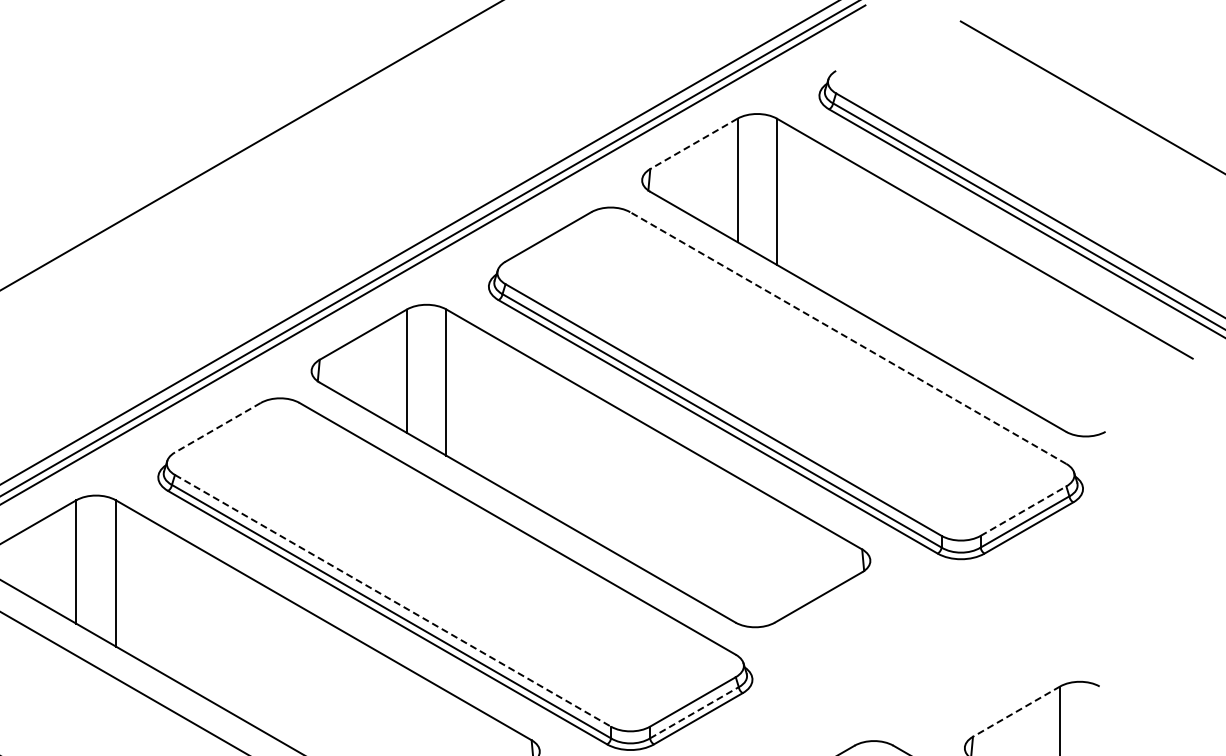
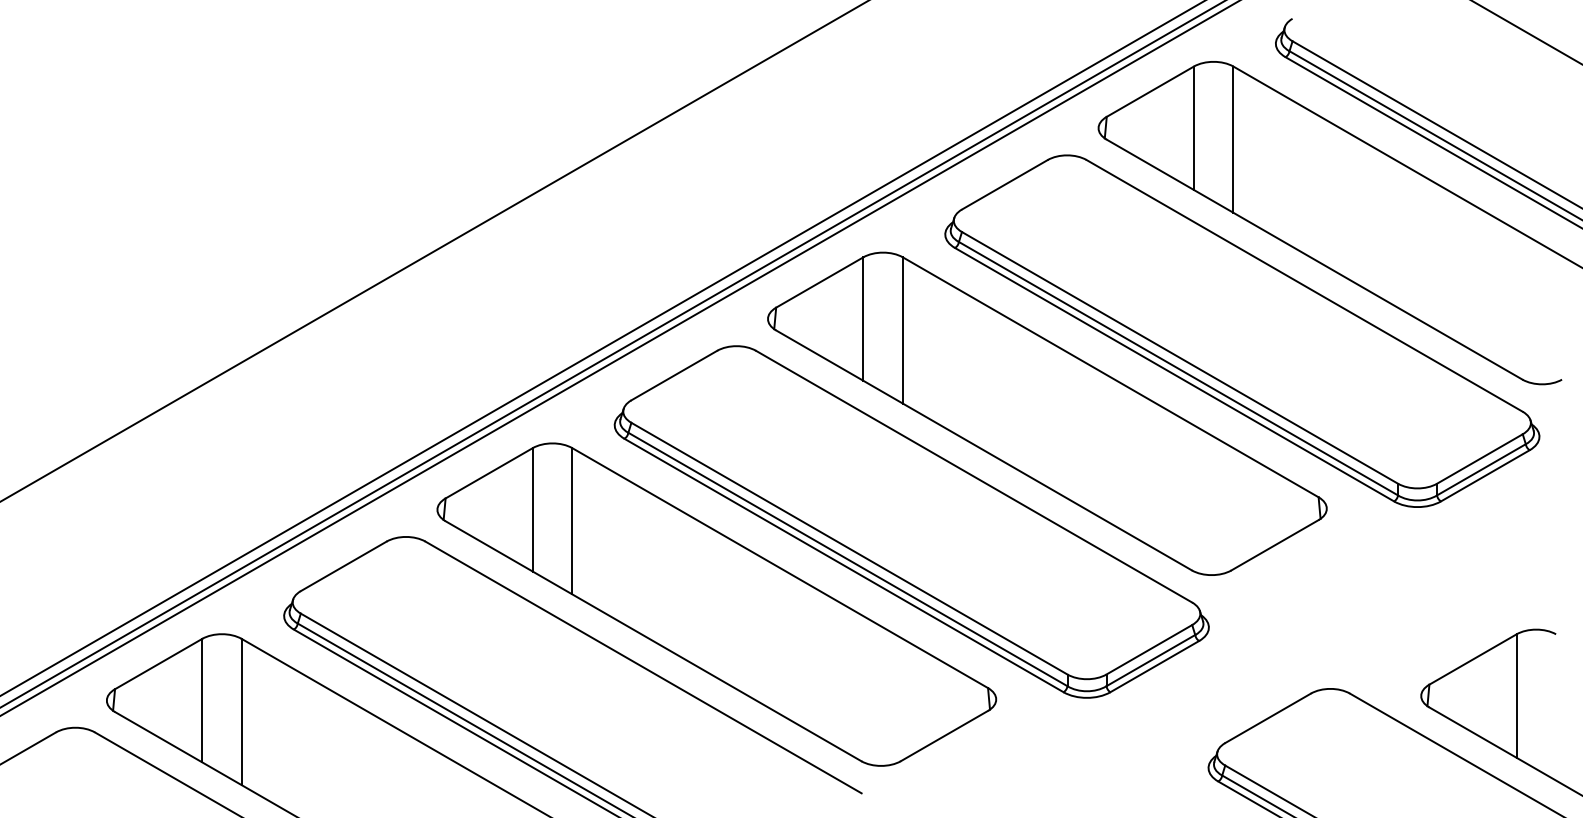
line: (693, 143) -> (1149, 91), dashed -> solid
line: (848, 337) -> (1304, 285), dashed -> solid
line: (217, 427) -> (673, 375), dashed -> solid
line: (1024, 510) -> (1480, 458), dashed -> solid
line: (393, 600) -> (849, 548), dashed -> solid
line: (1016, 711) -> (1472, 659), dashed -> solid
line: (695, 712) -> (1151, 660), dashed -> solid

